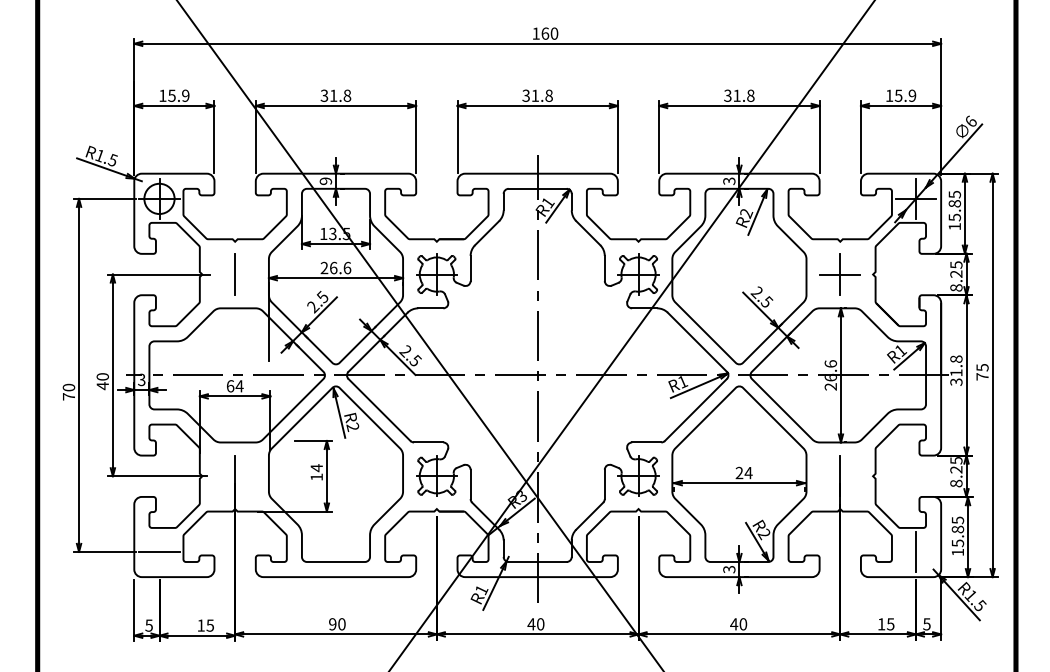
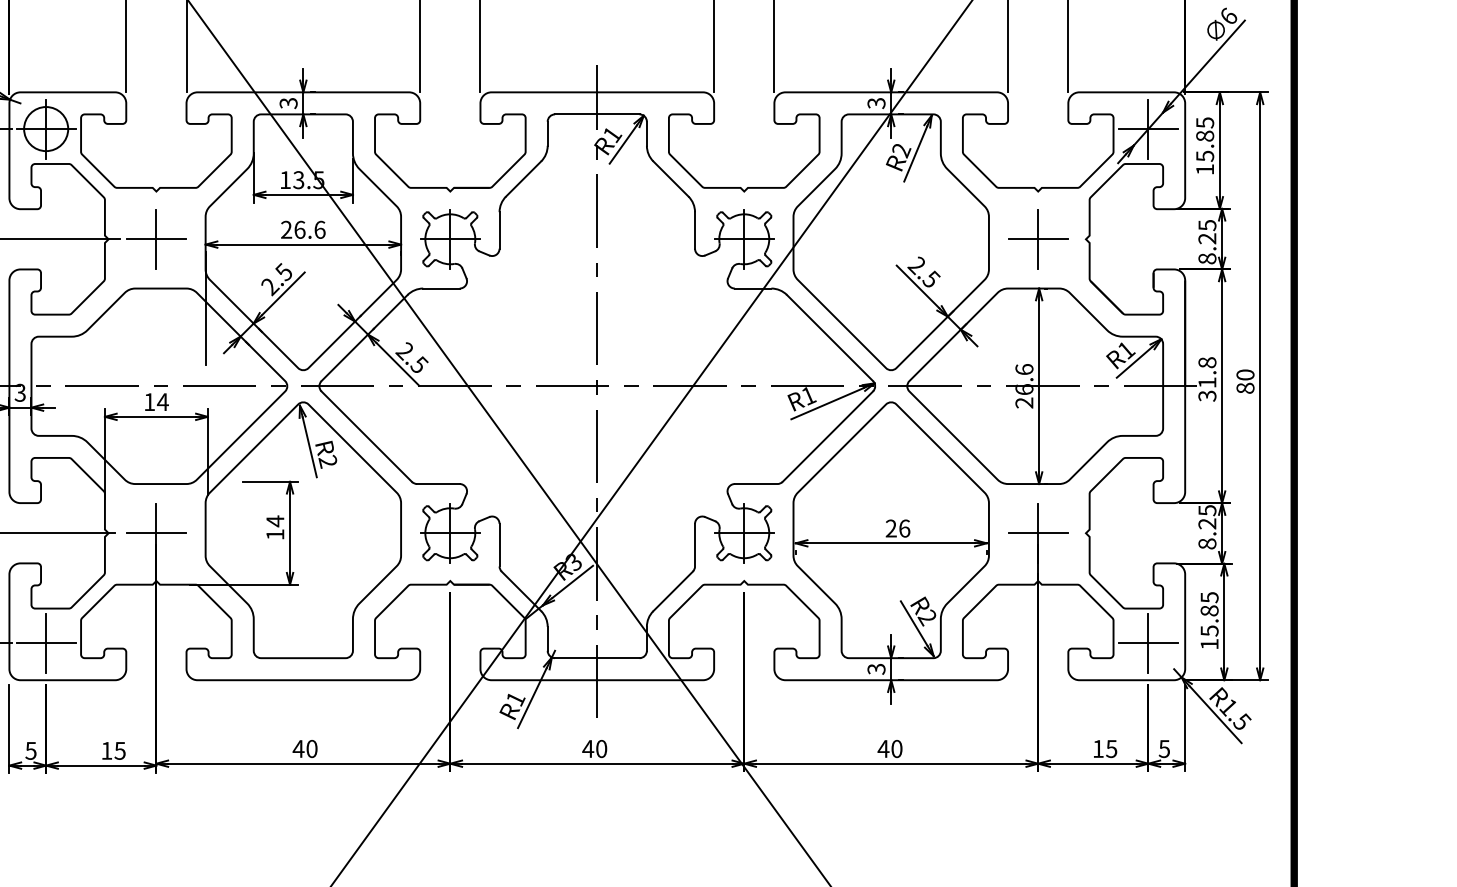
text: (325, 181) -> (288, 103), 9 -> 3
line: (234, 274) -> (155, 239), added
text: (982, 371) -> (1245, 380), 75 -> 80
text: (230, 386) -> (149, 402), 64 -> 14
text: (748, 472) -> (904, 527), 24 -> 26
line: (234, 476) -> (155, 533), added
line: (840, 476) -> (1038, 533), added
line: (159, 551) -> (46, 642), added
line: (915, 551) -> (1147, 642), added
text: (332, 624) -> (298, 749), 90 -> 40

